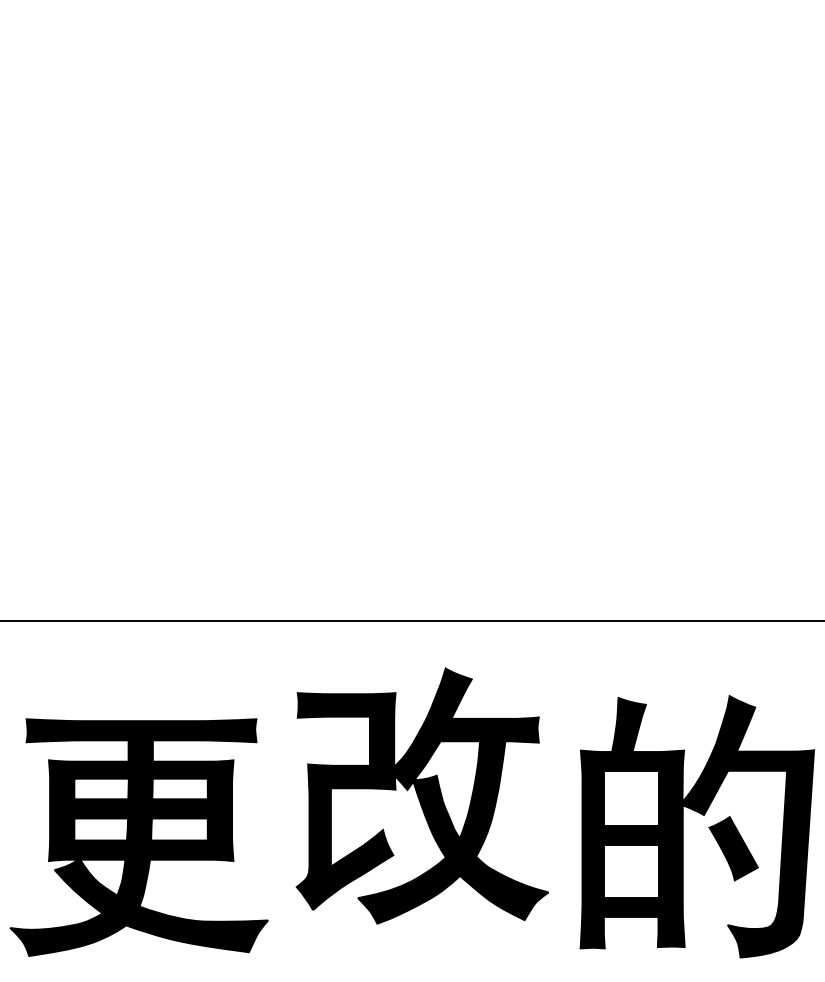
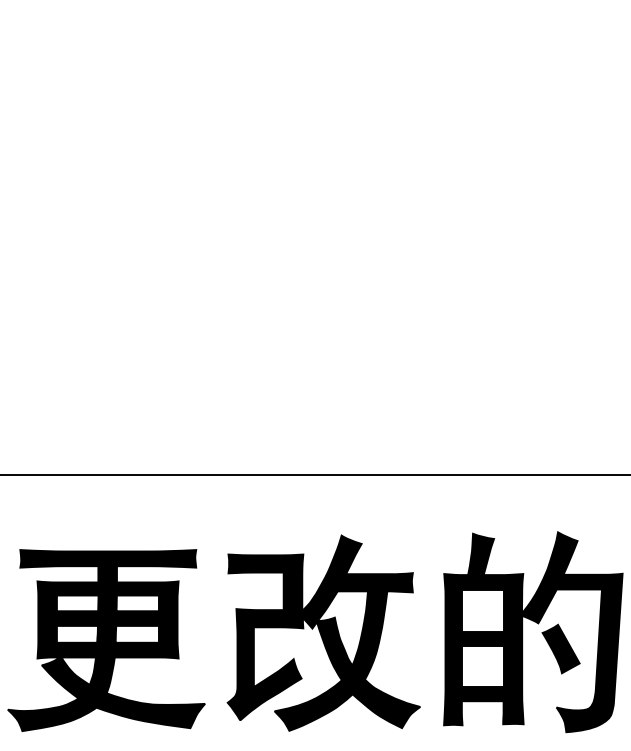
part: (421, 795) -> (323, 632), moved

